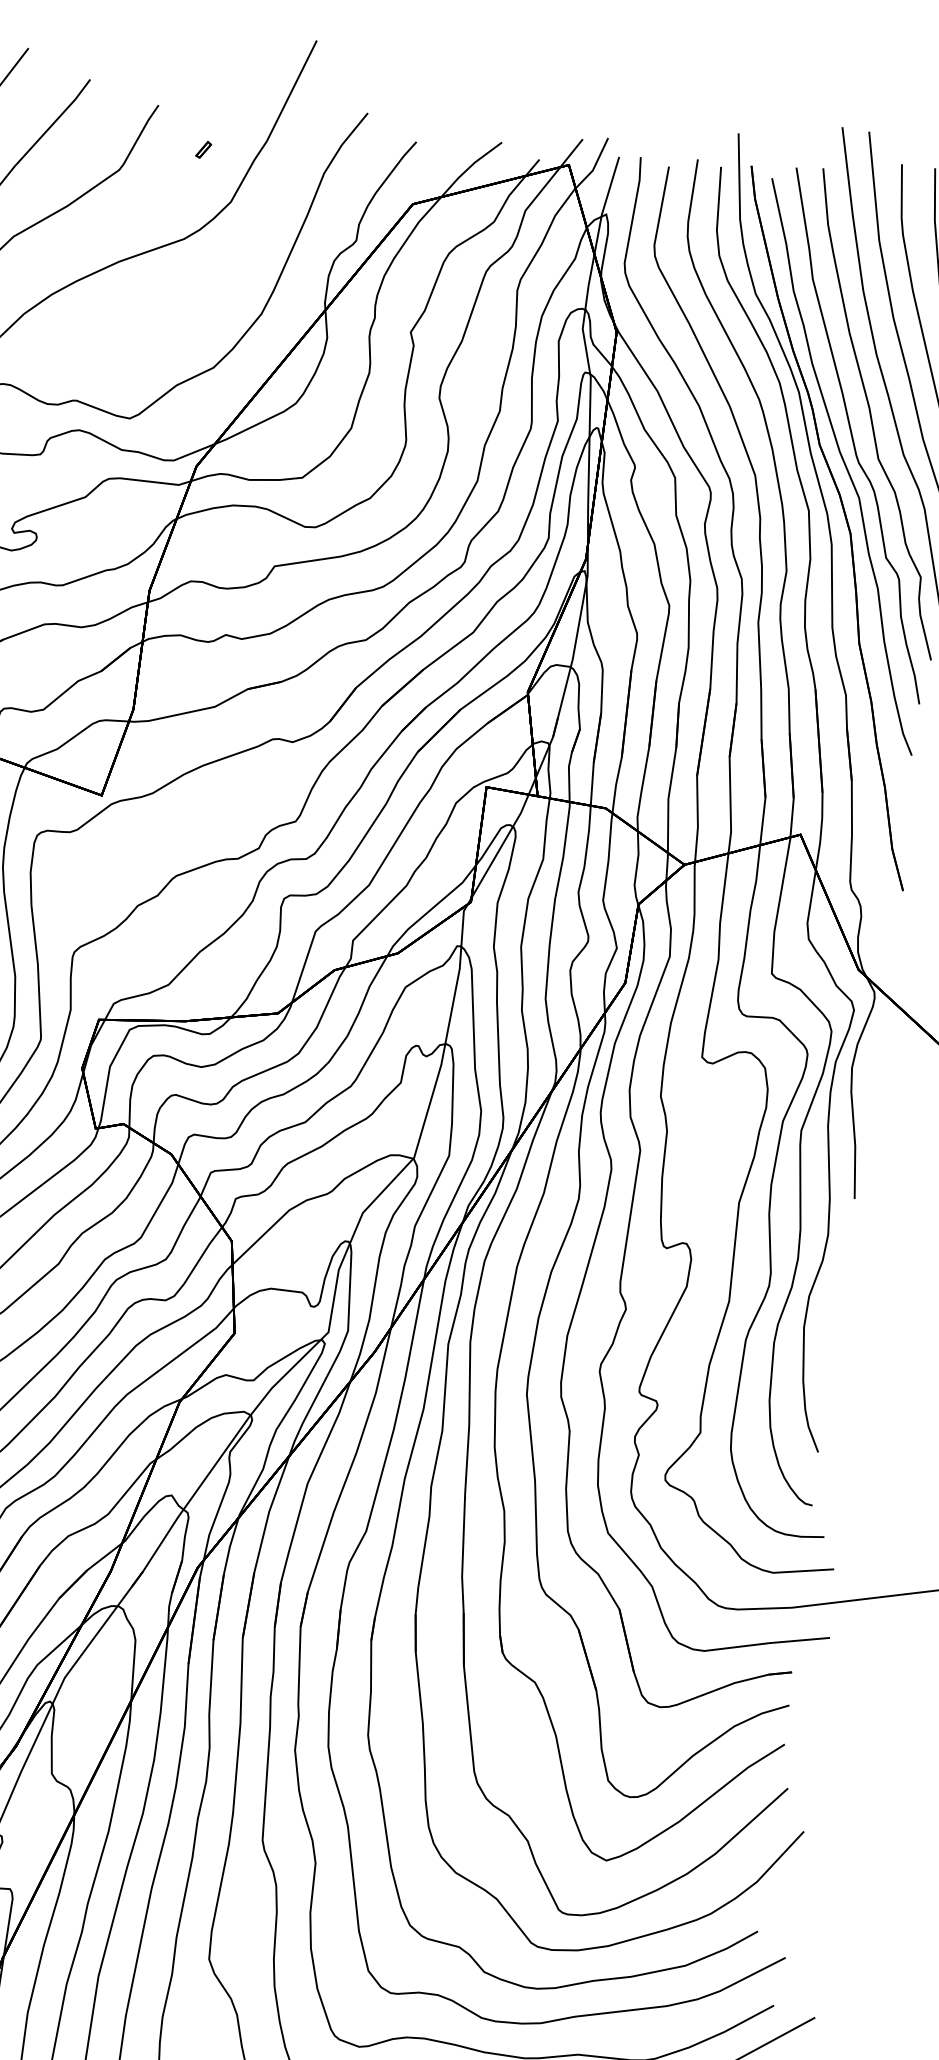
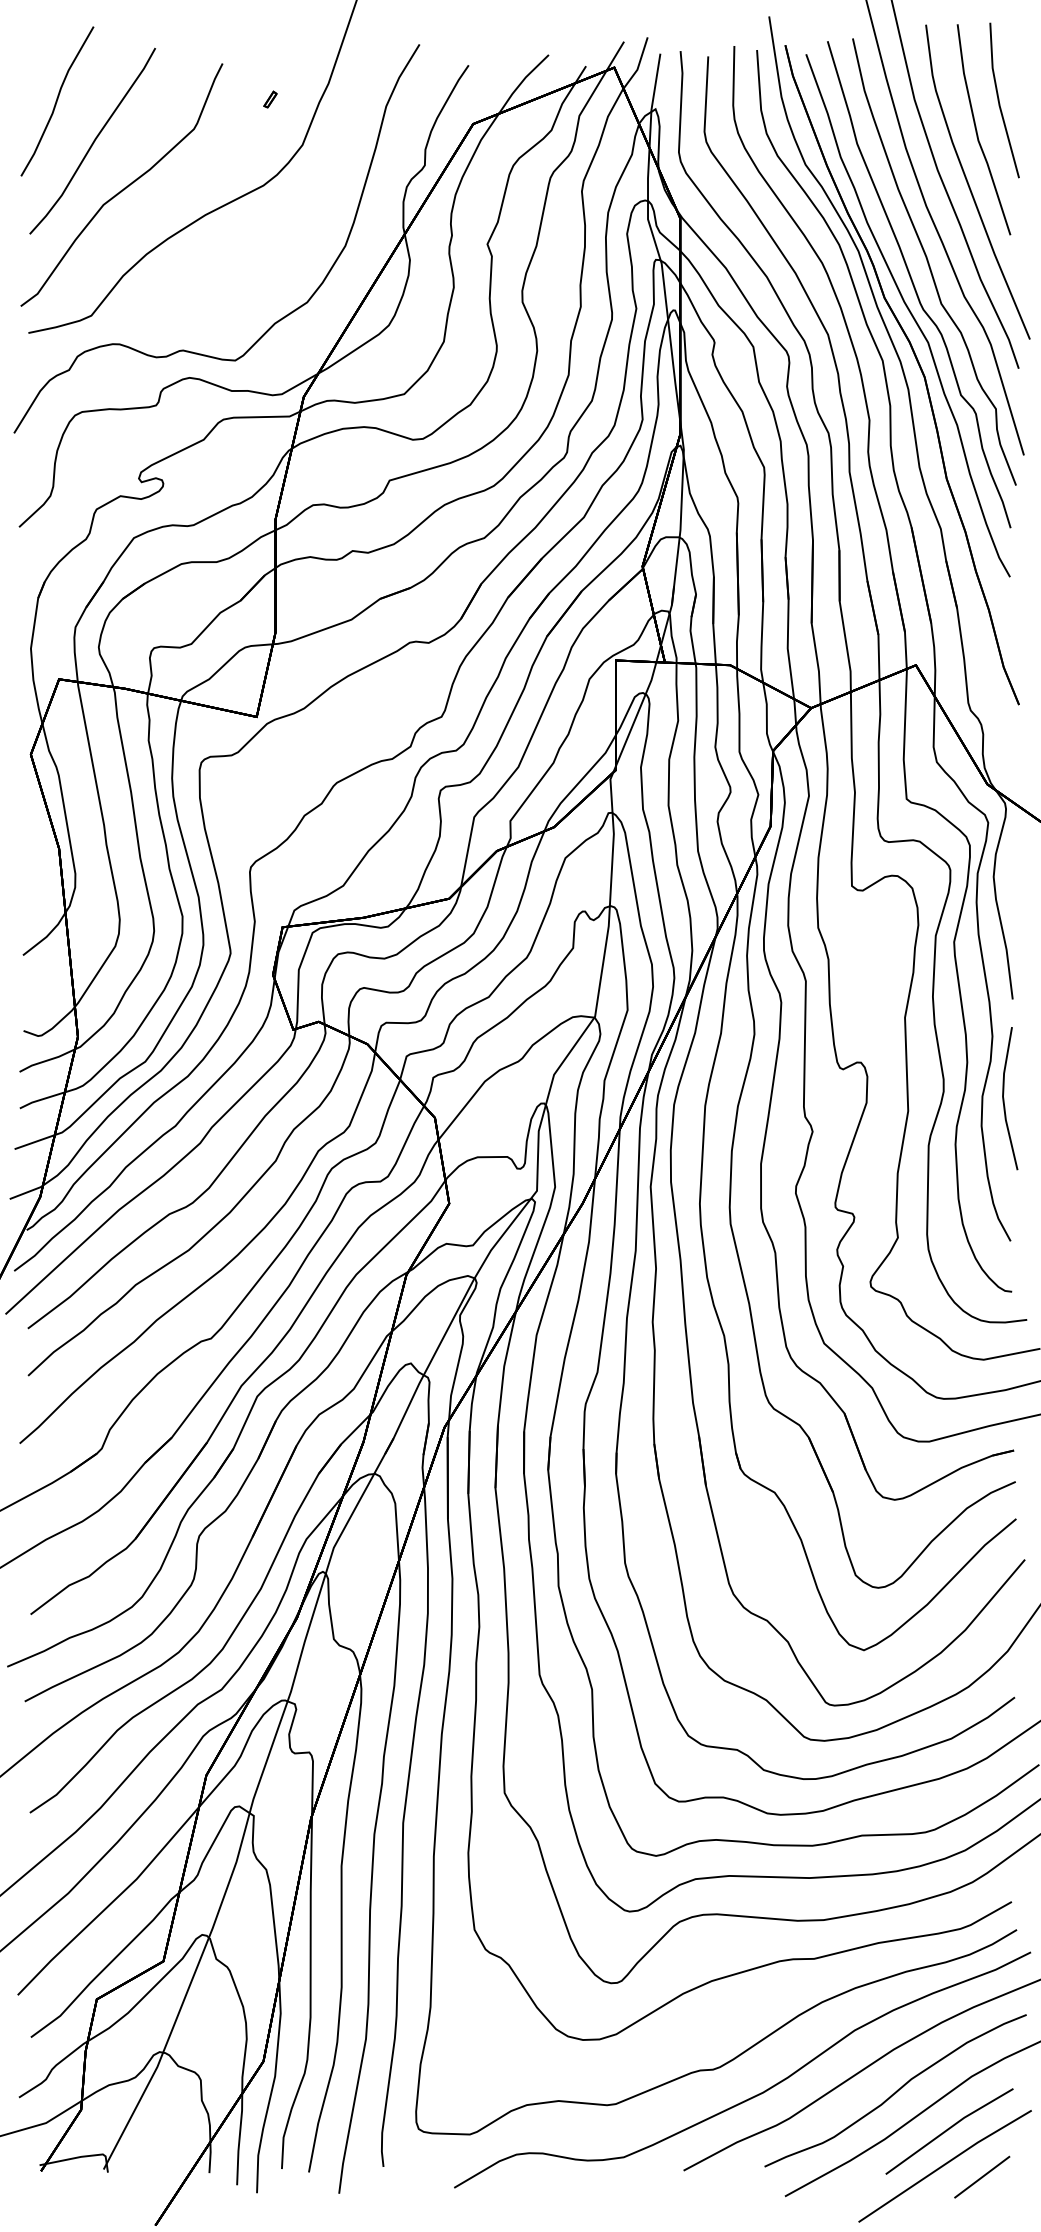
line: (831, 1301) -> (1004, 1098), added

